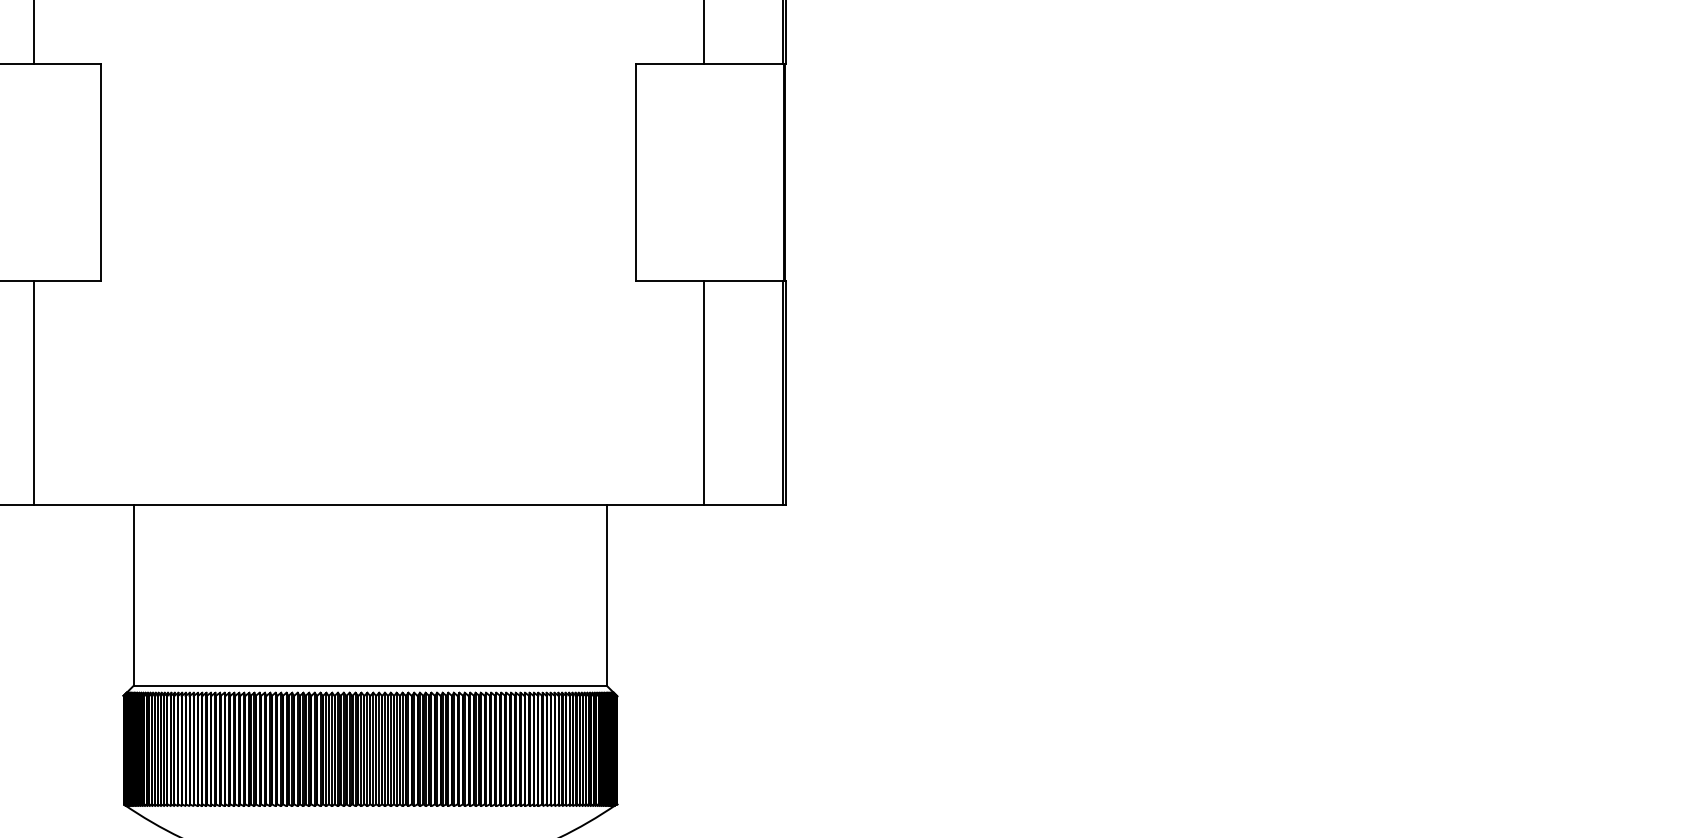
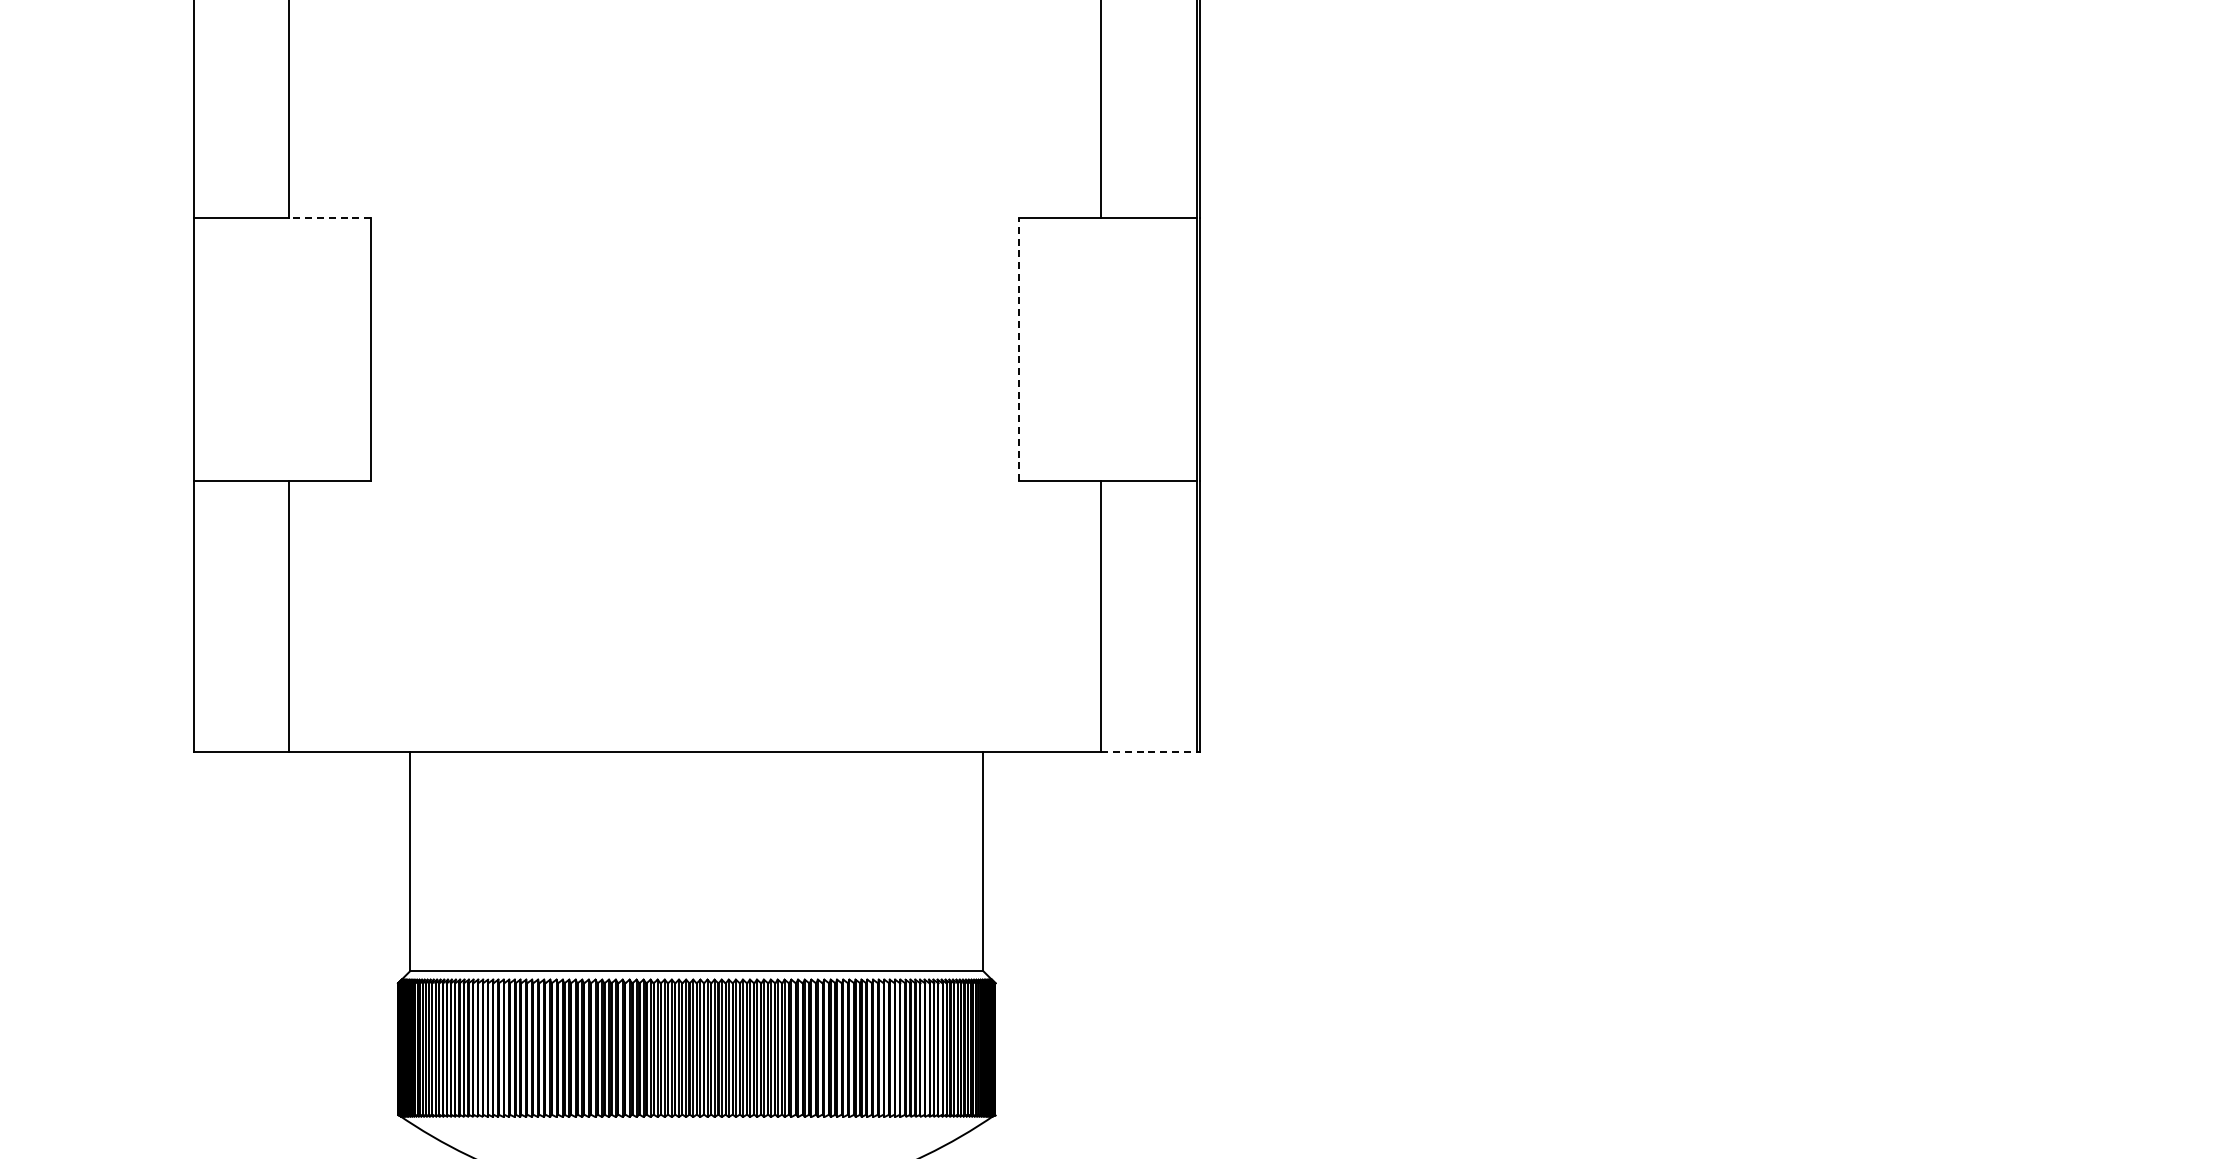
line: (67, 64) -> (329, 218), solid -> dashed
line: (636, 172) -> (1019, 349), solid -> dashed
line: (744, 505) -> (1149, 752), solid -> dashed

